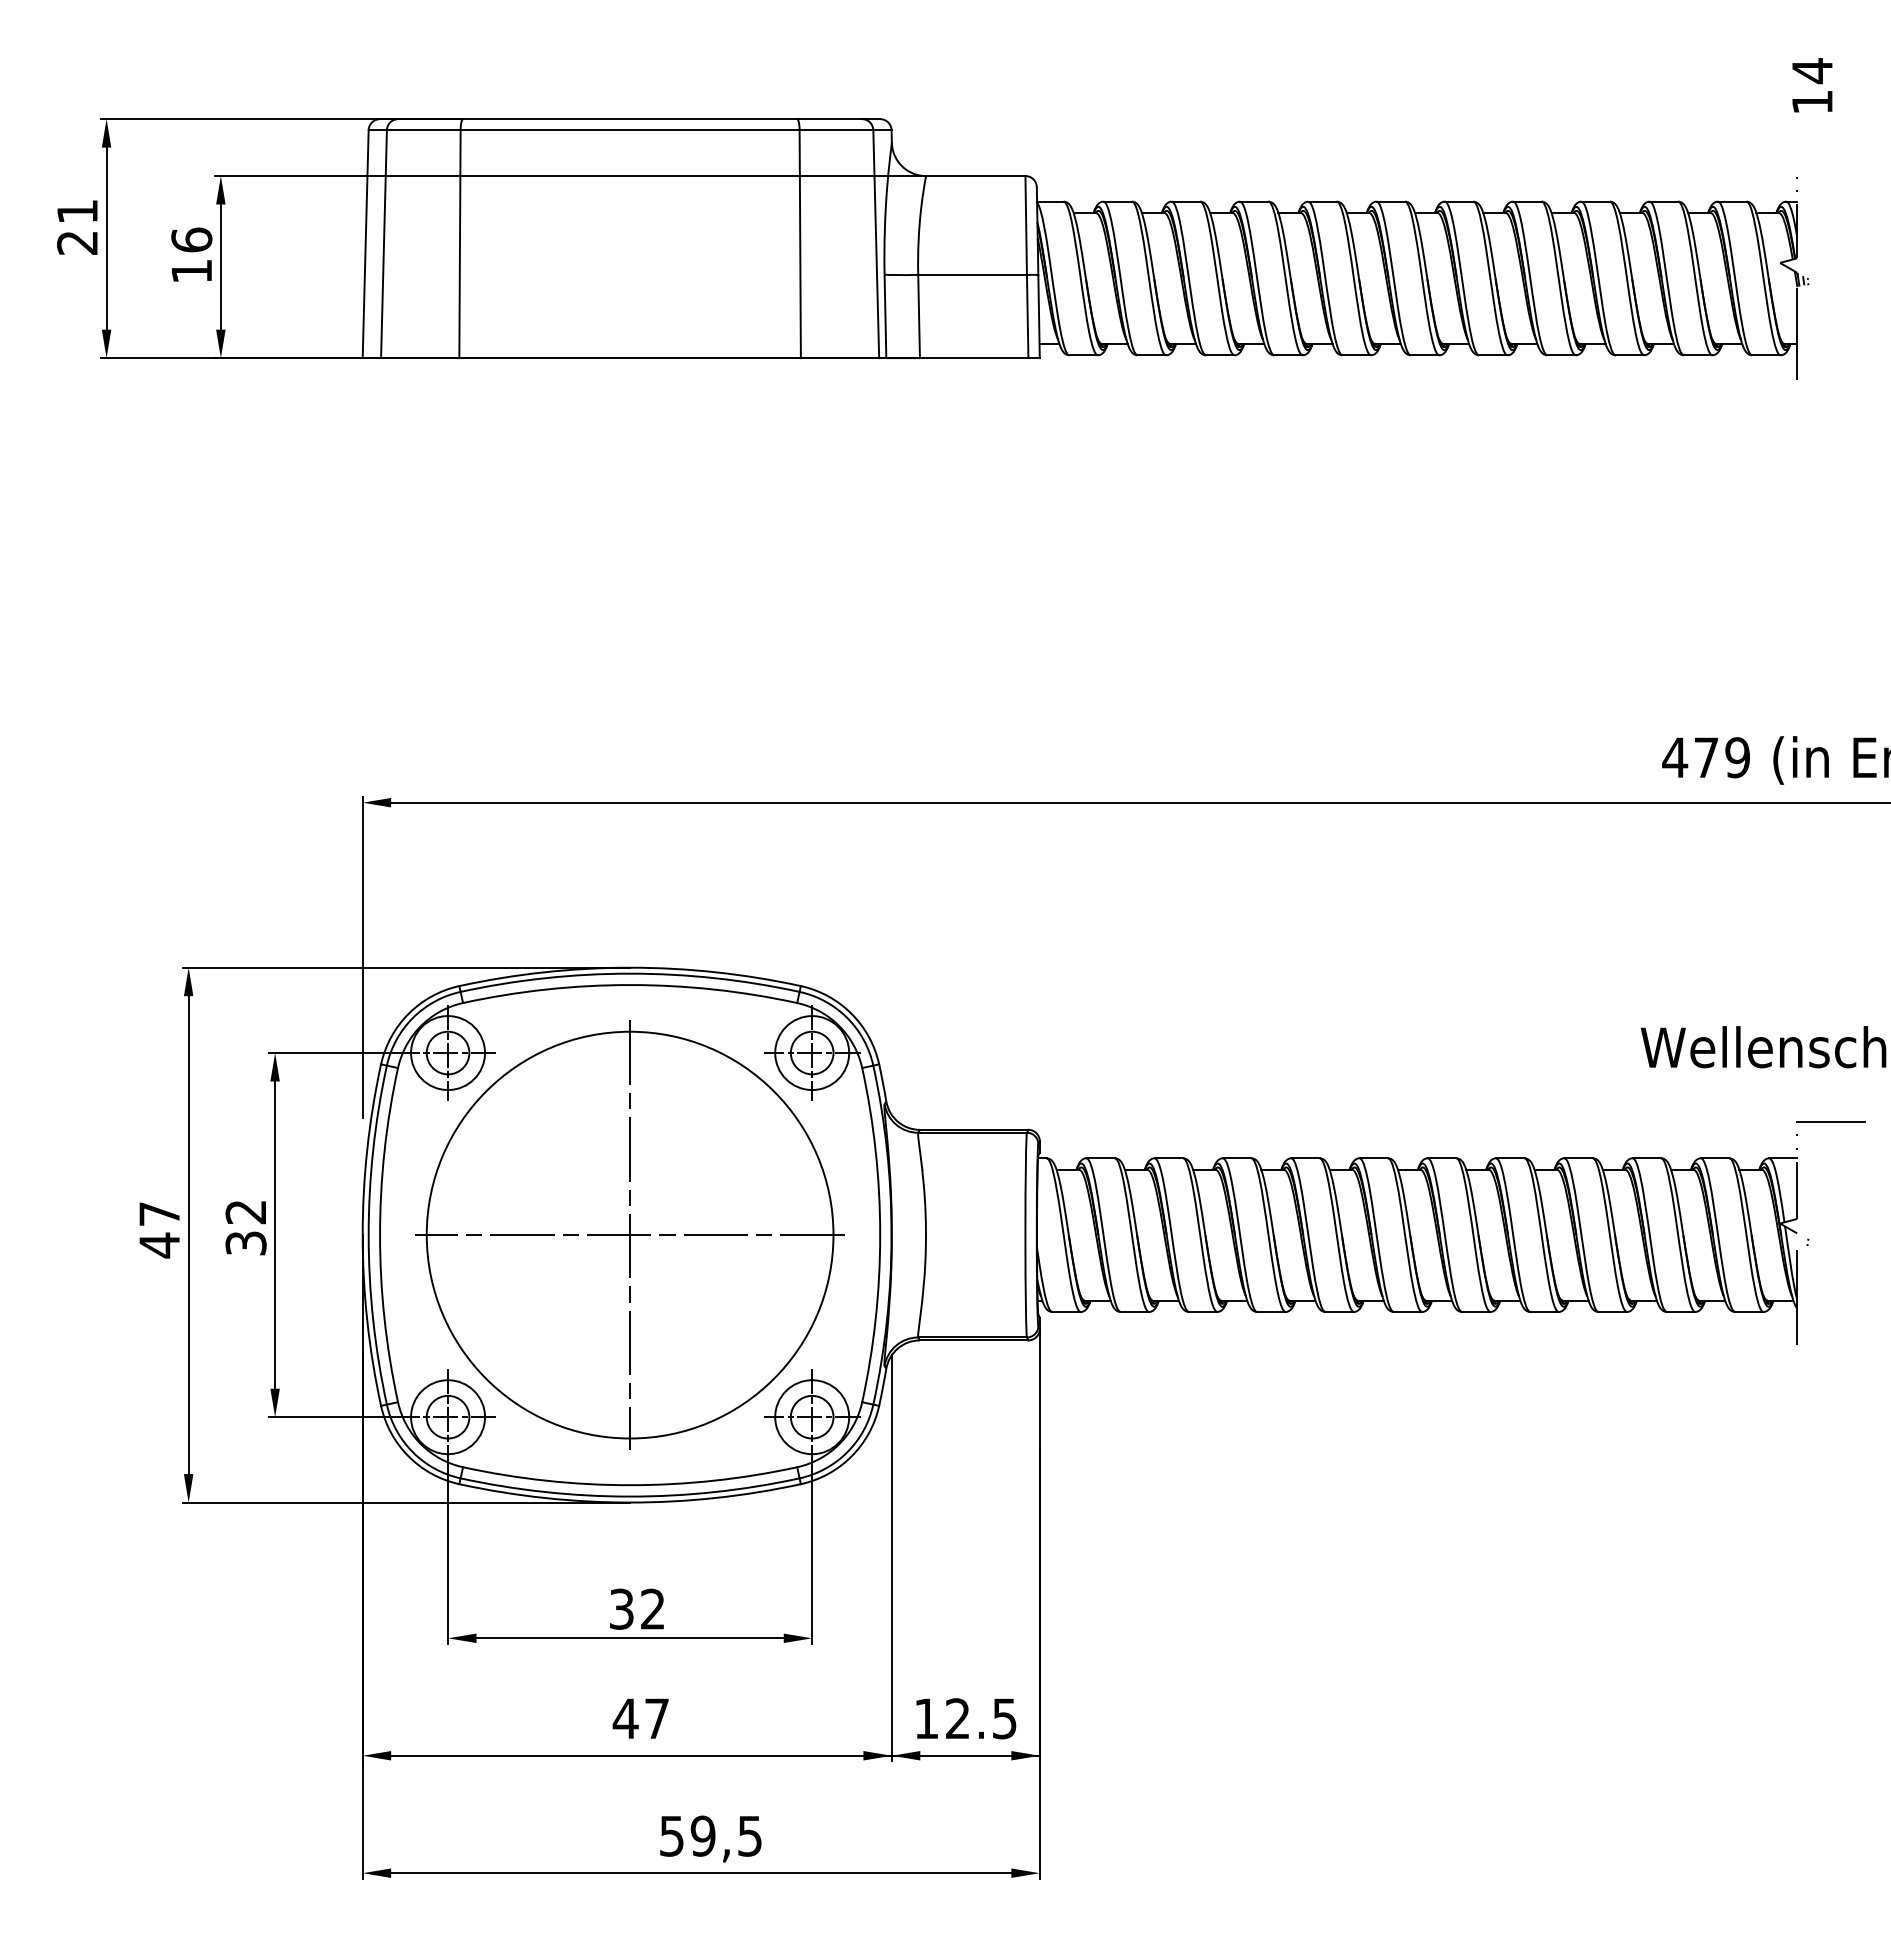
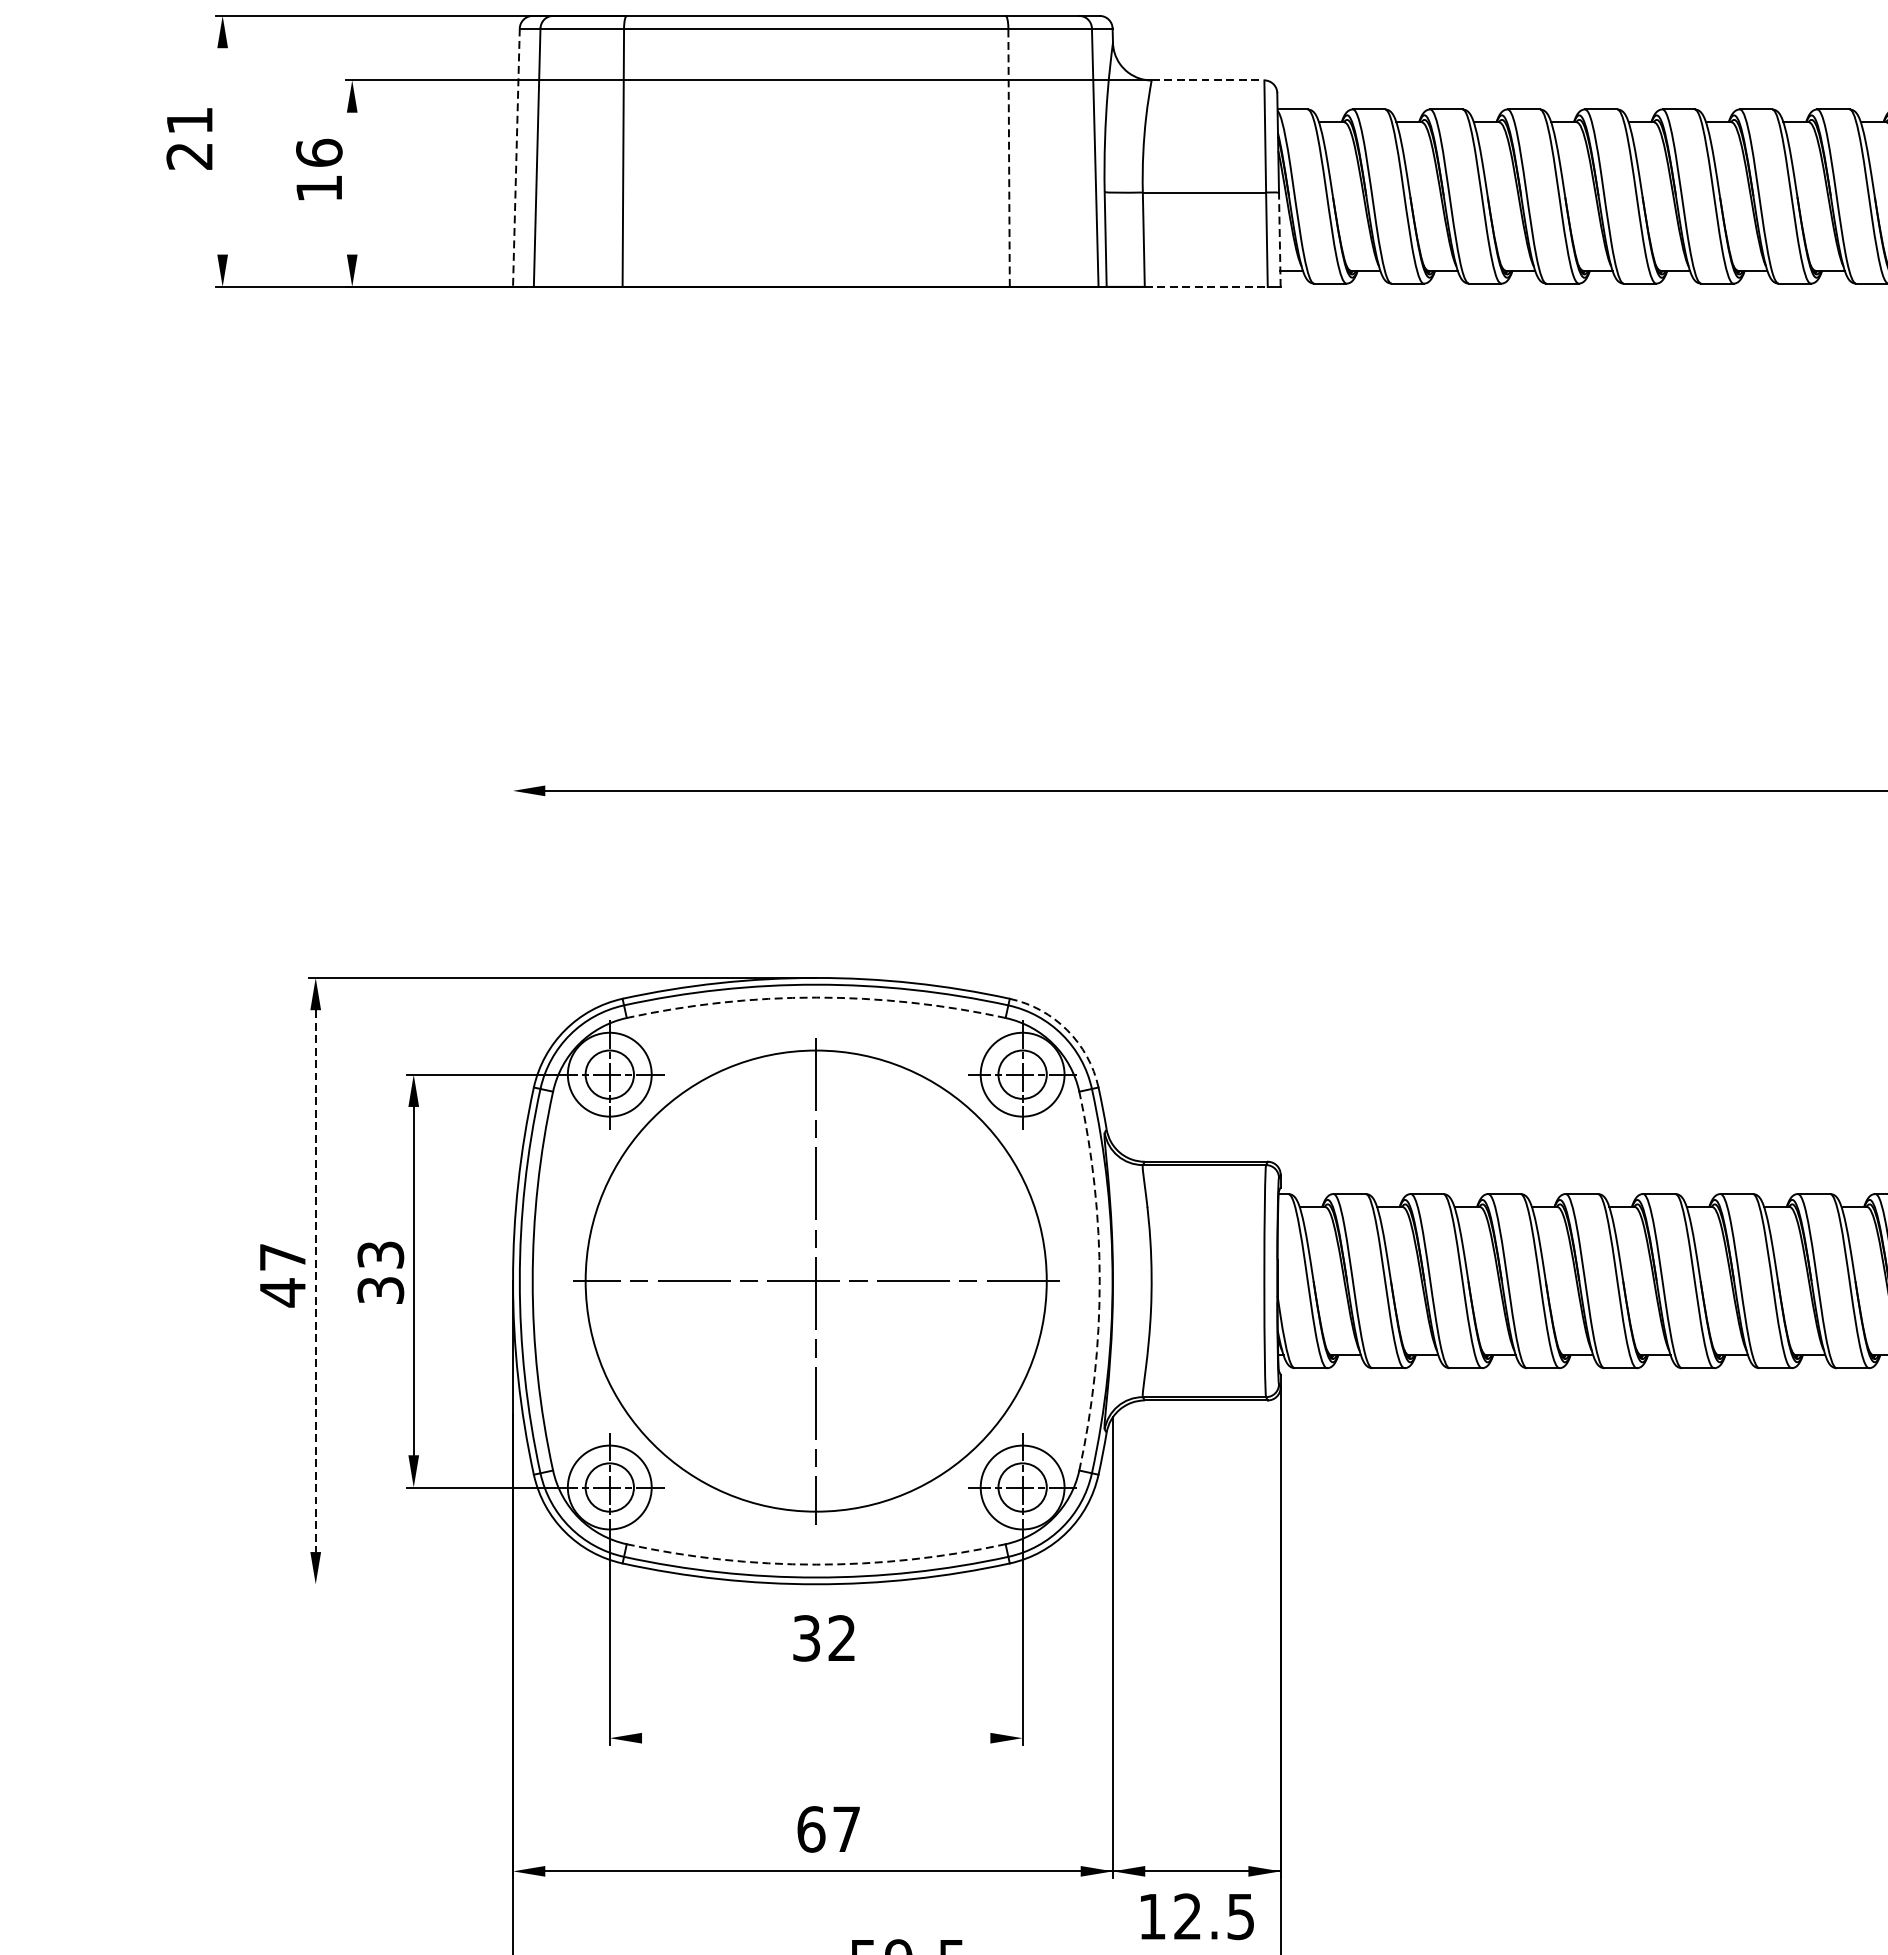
line: (975, 176) -> (1207, 80), solid -> dashed
line: (106, 238) -> (222, 151), removed
line: (365, 244) -> (516, 158), solid -> dashed
line: (800, 244) -> (1009, 158), solid -> dashed
line: (220, 266) -> (351, 182), removed
line: (1039, 316) -> (1280, 239), solid -> dashed
line: (974, 358) -> (1206, 287), solid -> dashed
line: (362, 957) -> (512, 966), removed
arc: (630, 985) -> (816, 998), solid -> dashed
arc: (851, 1013) -> (1067, 1029), solid -> dashed
text: (245, 1212) -> (380, 1255), 32 -> 33
line: (188, 1235) -> (315, 1281), solid -> dashed
arc: (880, 1235) -> (1100, 1281), solid -> dashed
arc: (630, 1485) -> (816, 1564), solid -> dashed
line: (406, 1502) -> (562, 1584), removed
text: (636, 1608) -> (823, 1637), moved
line: (629, 1638) -> (815, 1738), removed
text: (625, 1718) -> (810, 1829), 47 -> 67
text: (966, 1718) -> (1197, 1916), moved

